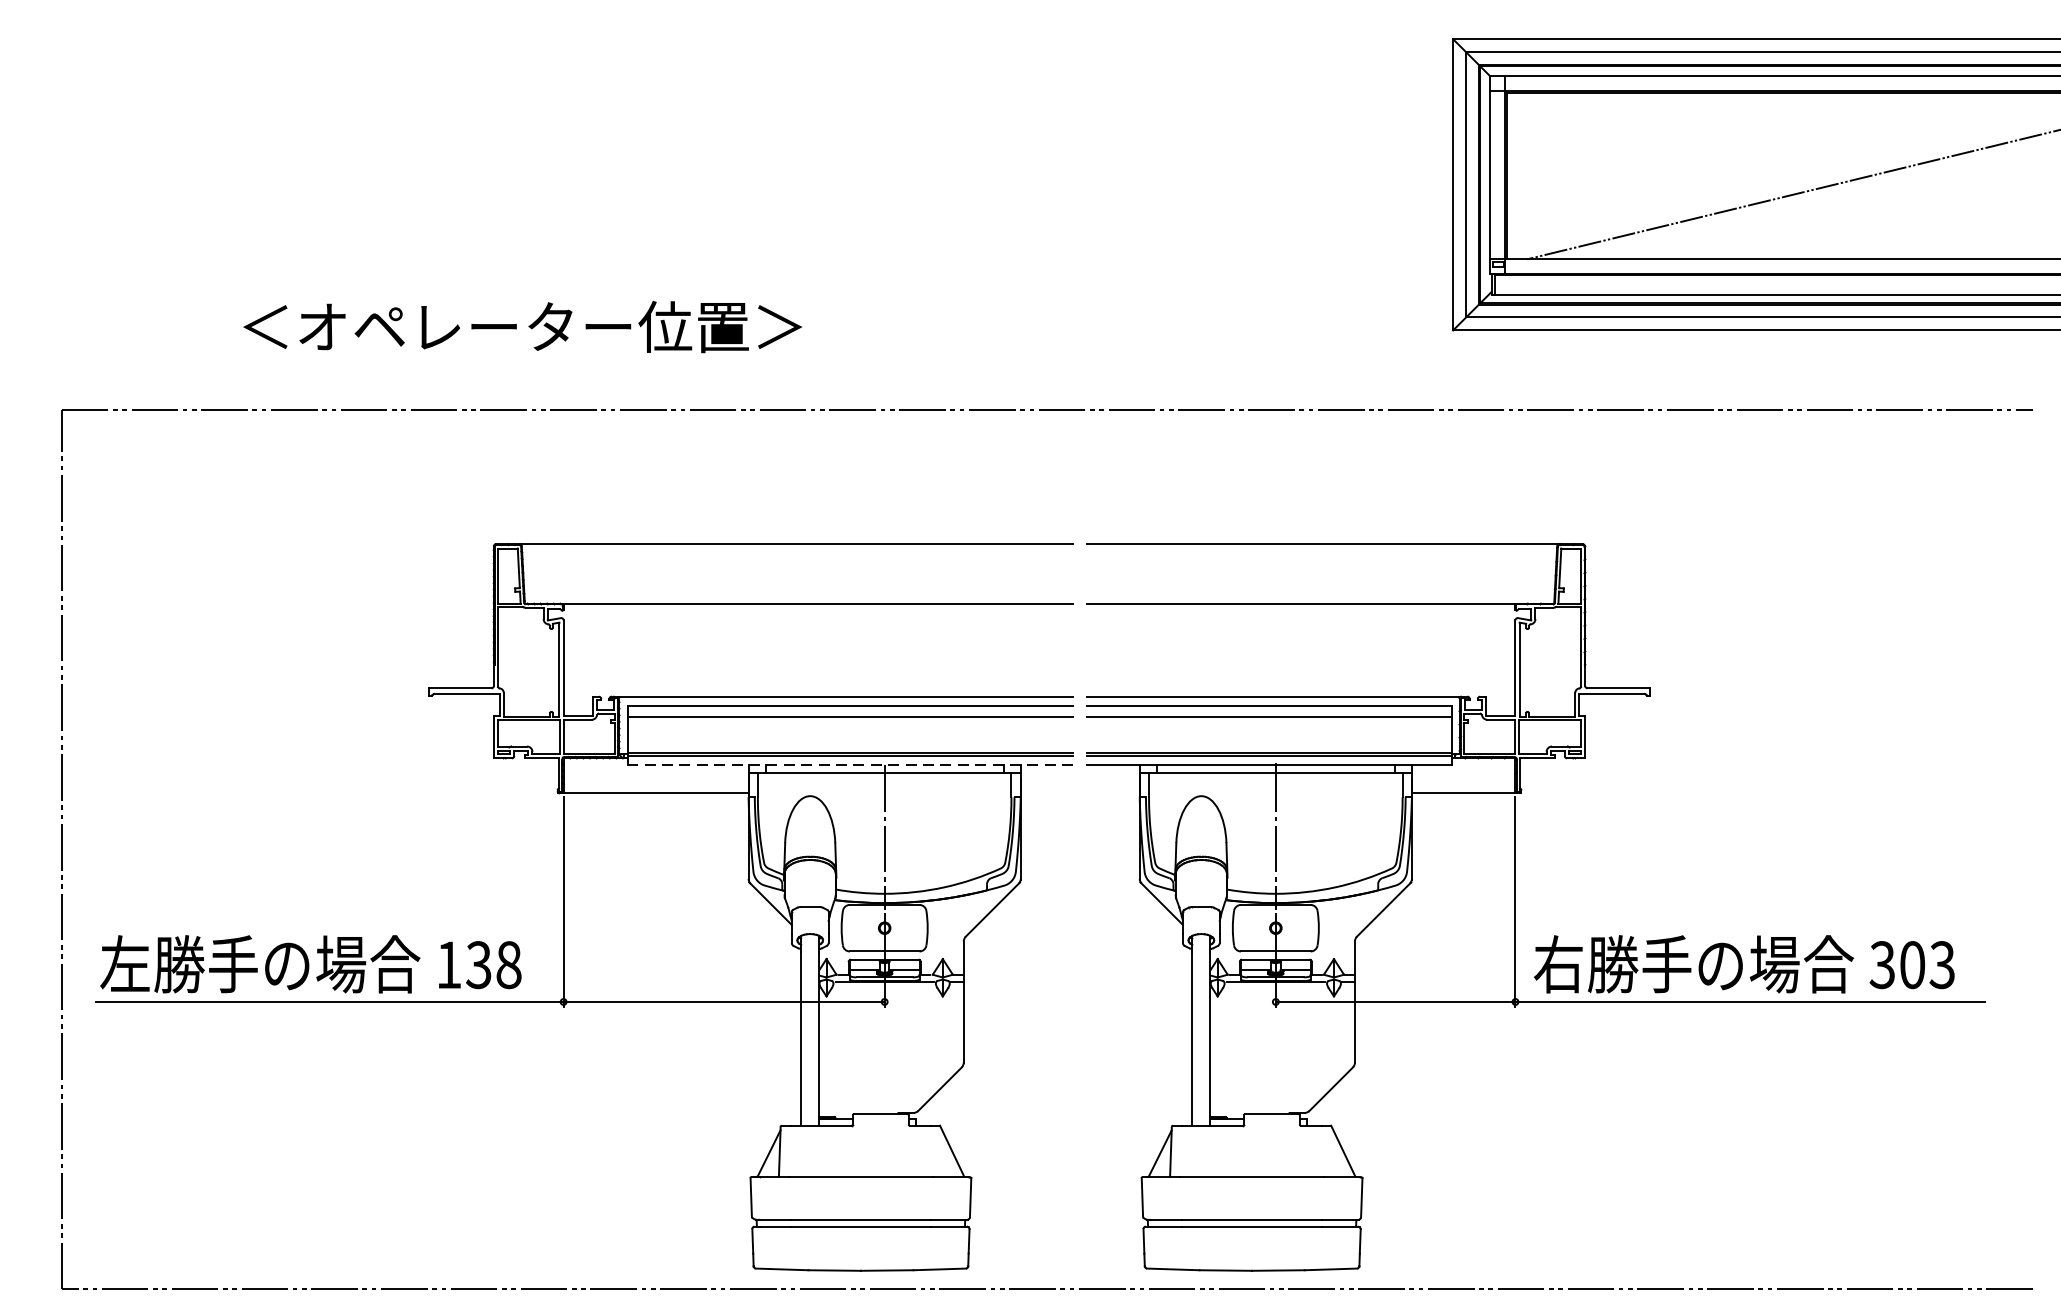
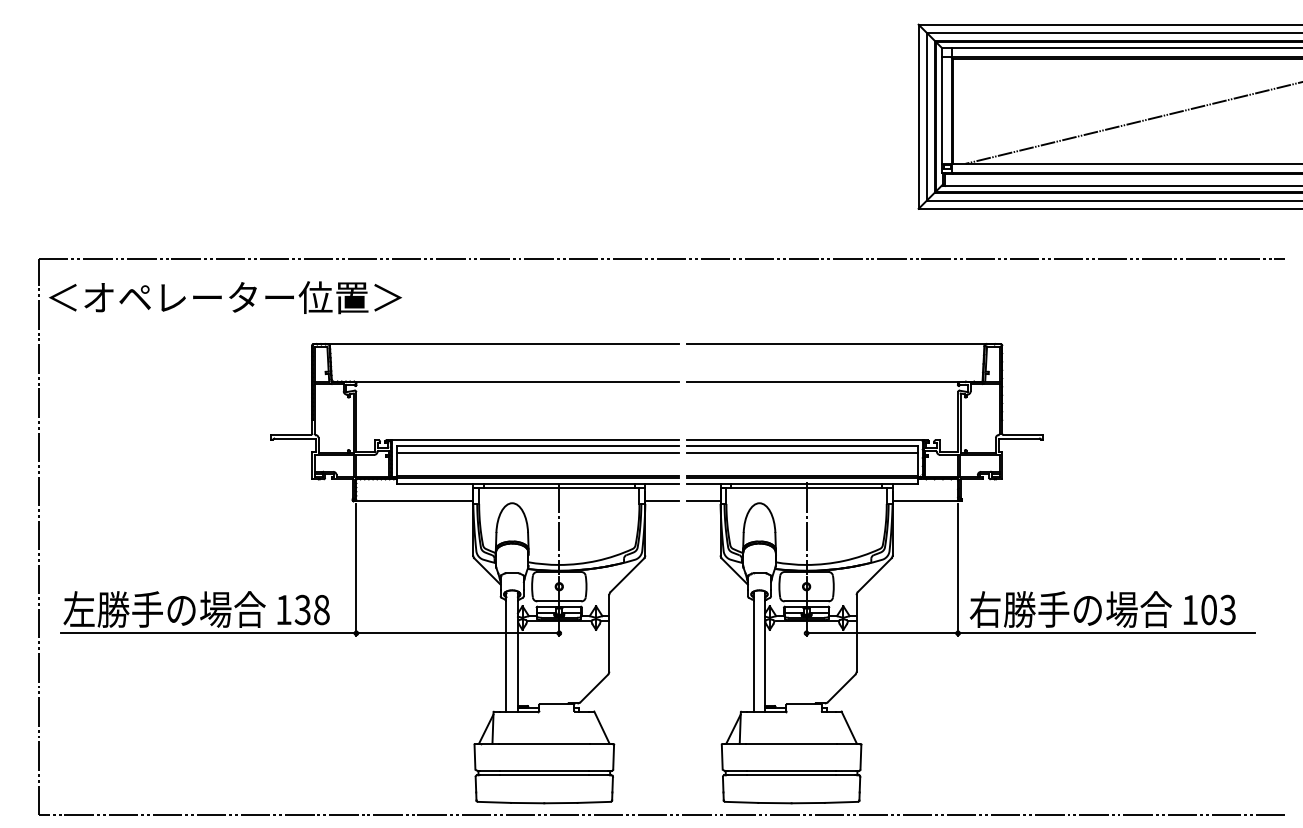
text: (522, 326) -> (225, 297), moved
line: (850, 764) -> (537, 483), dashed -> solid
line: (1046, 793) -> (661, 501), added
line: (1112, 793) -> (703, 501), added
text: (1881, 964) -> (1189, 609), 303 -> 103

